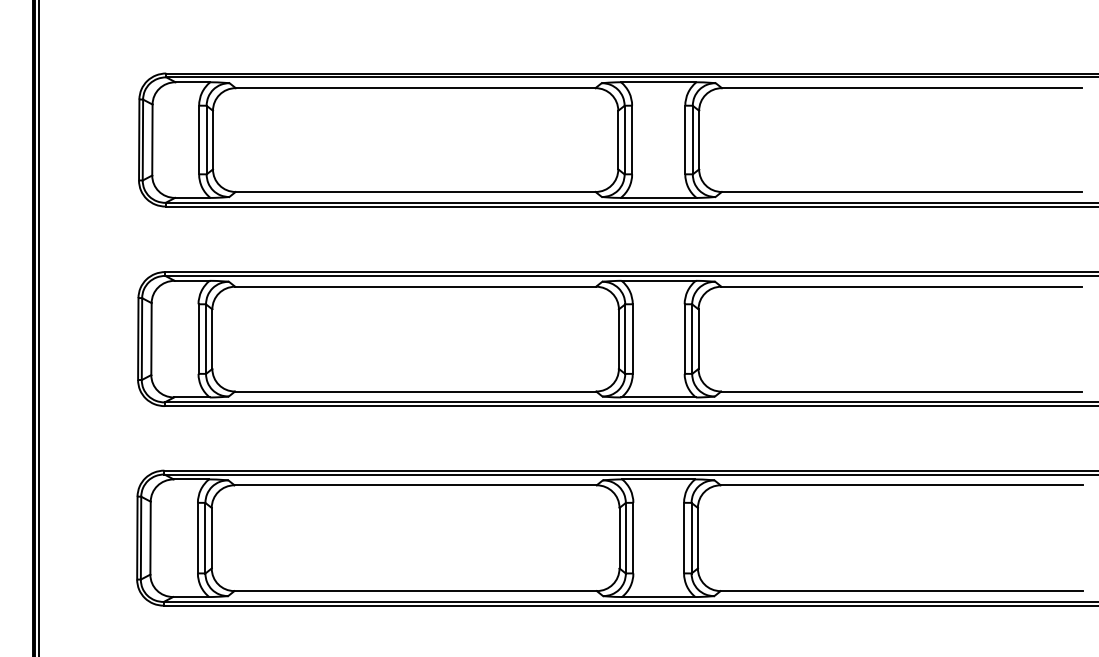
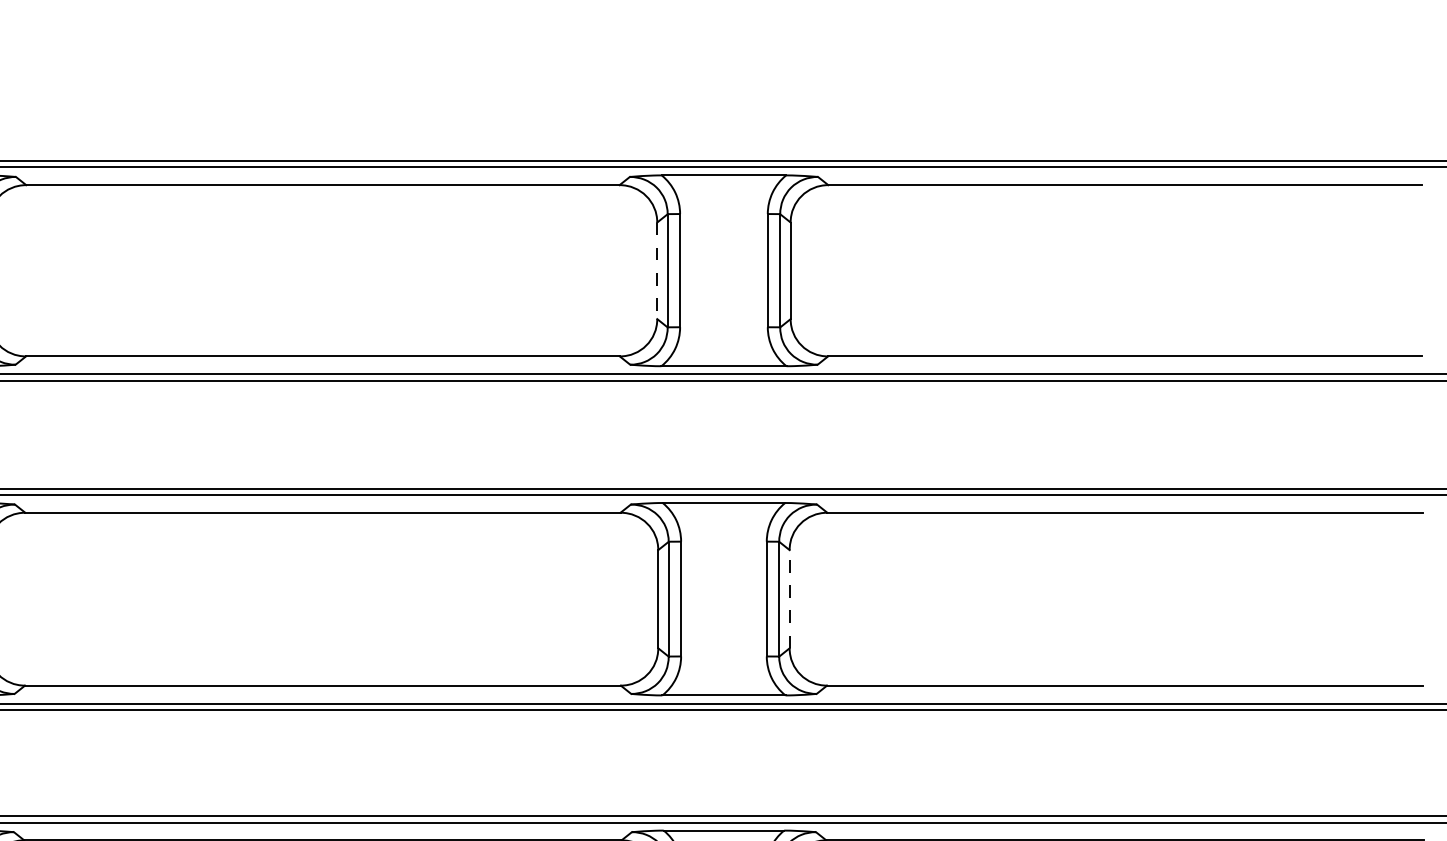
line: (618, 140) -> (657, 271), solid -> dashed
line: (698, 339) -> (789, 599), solid -> dashed

